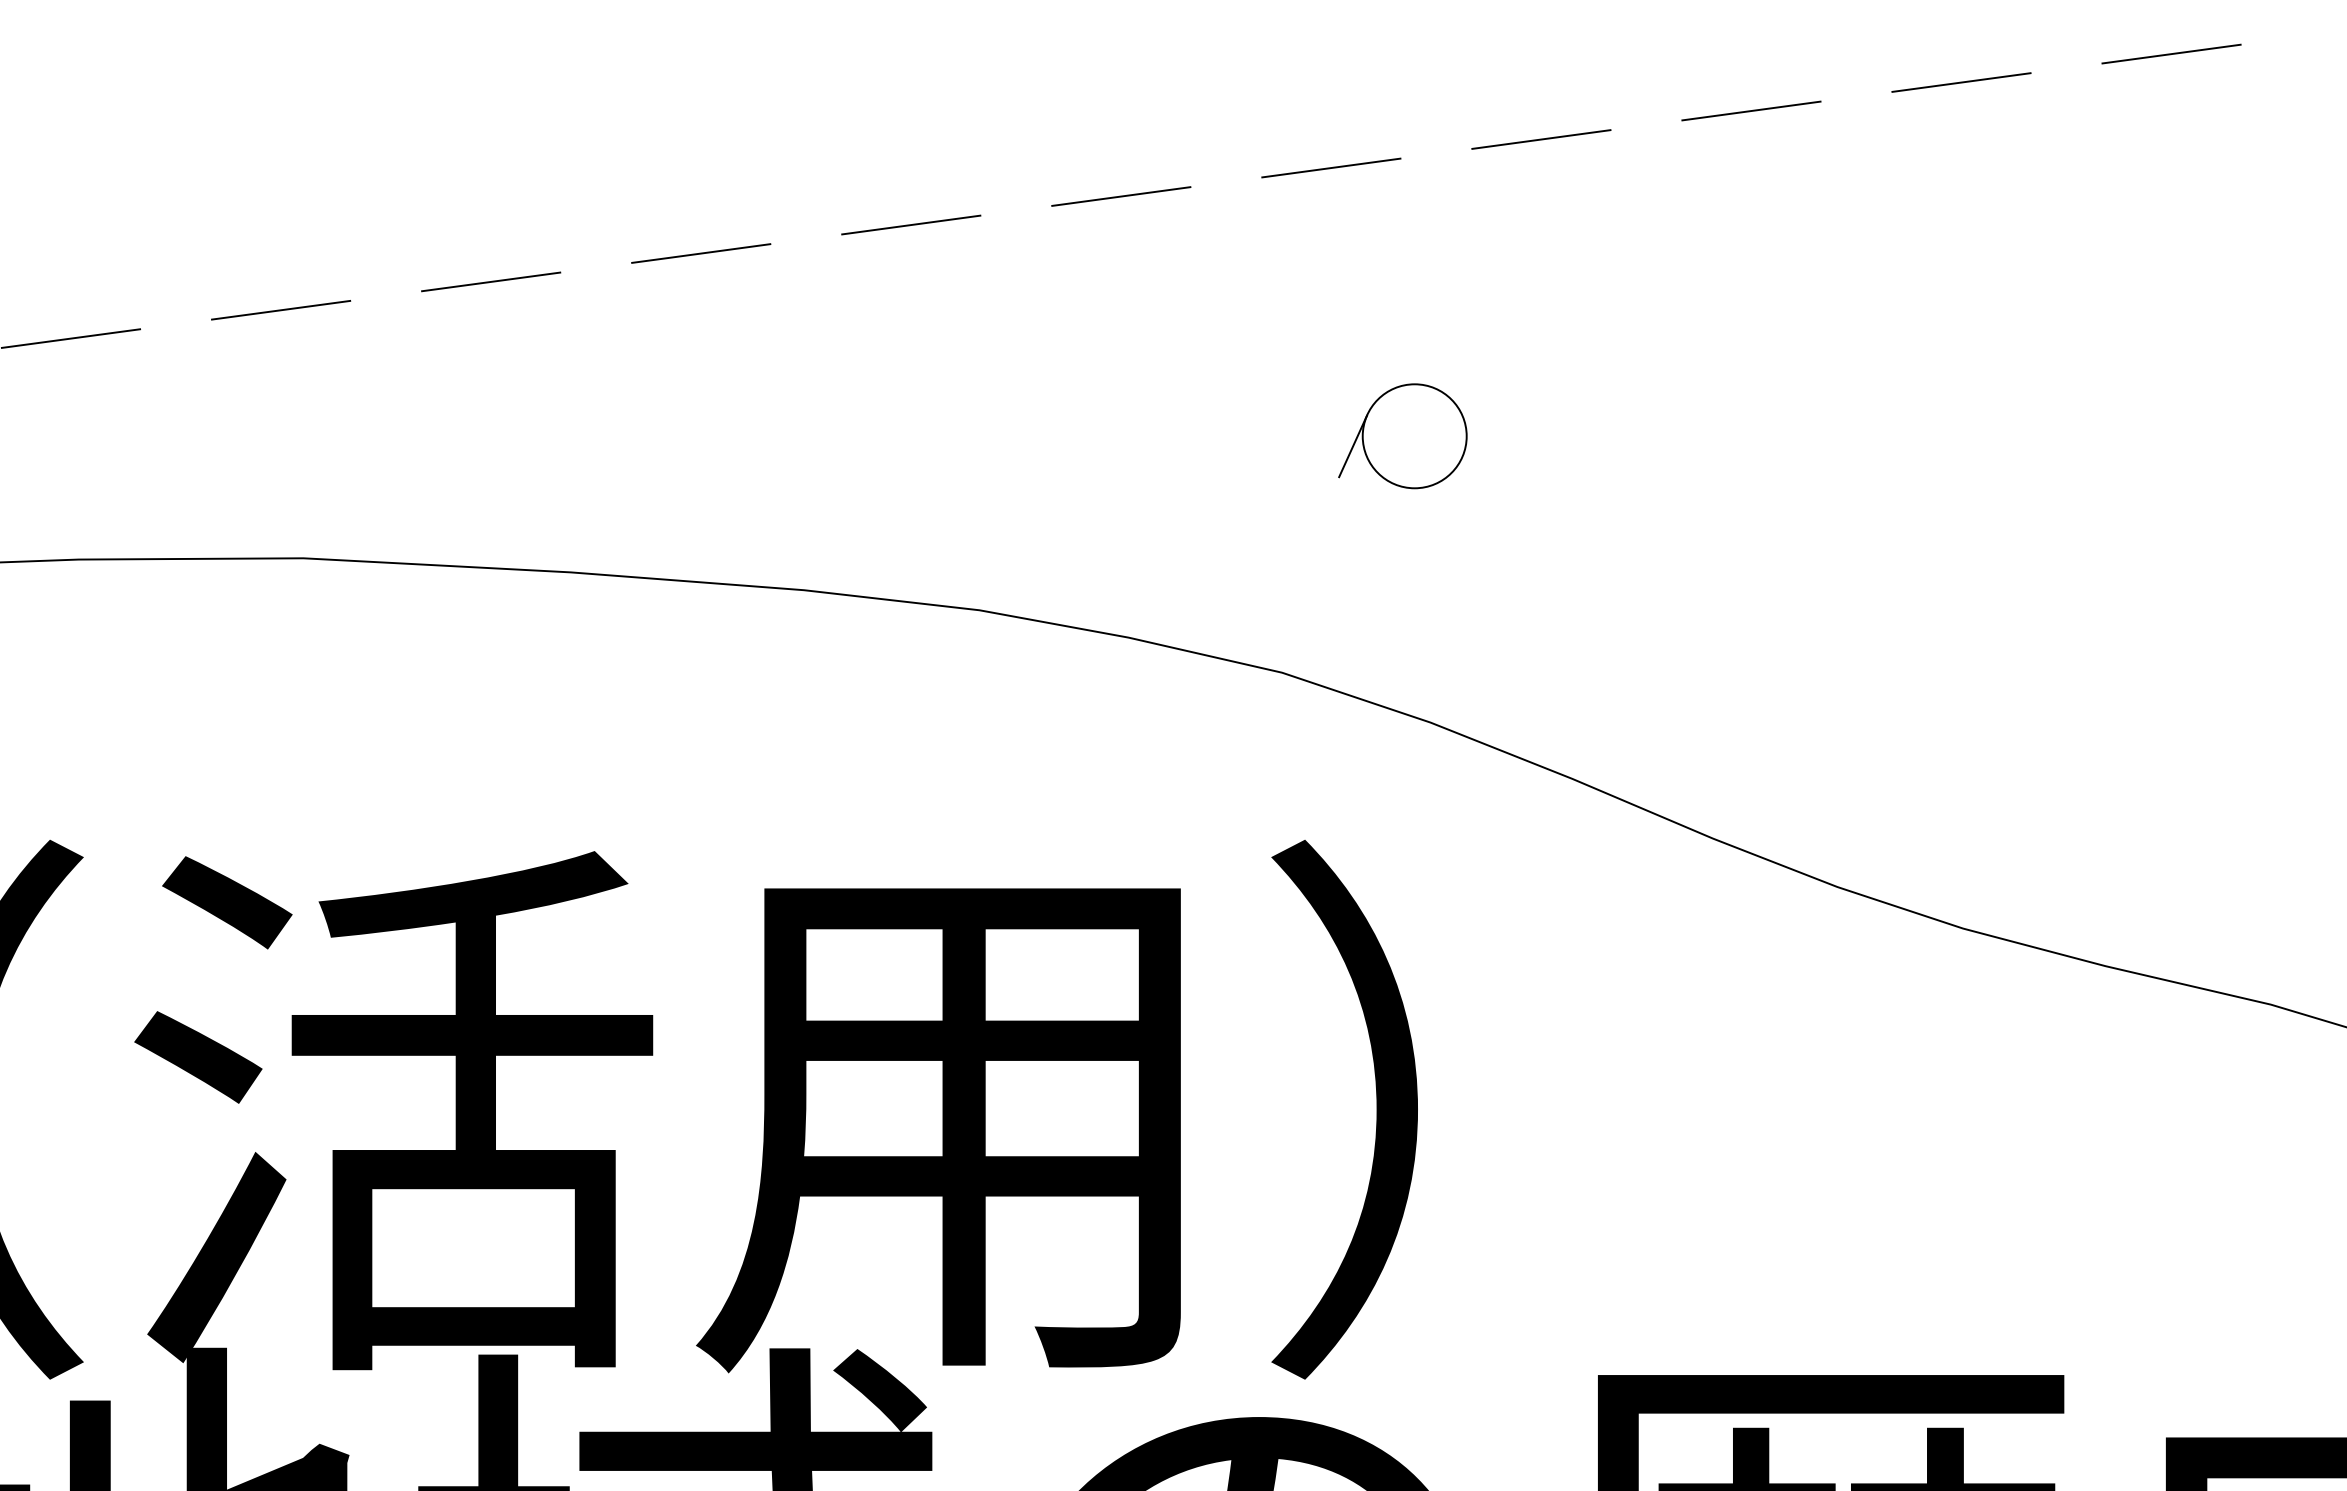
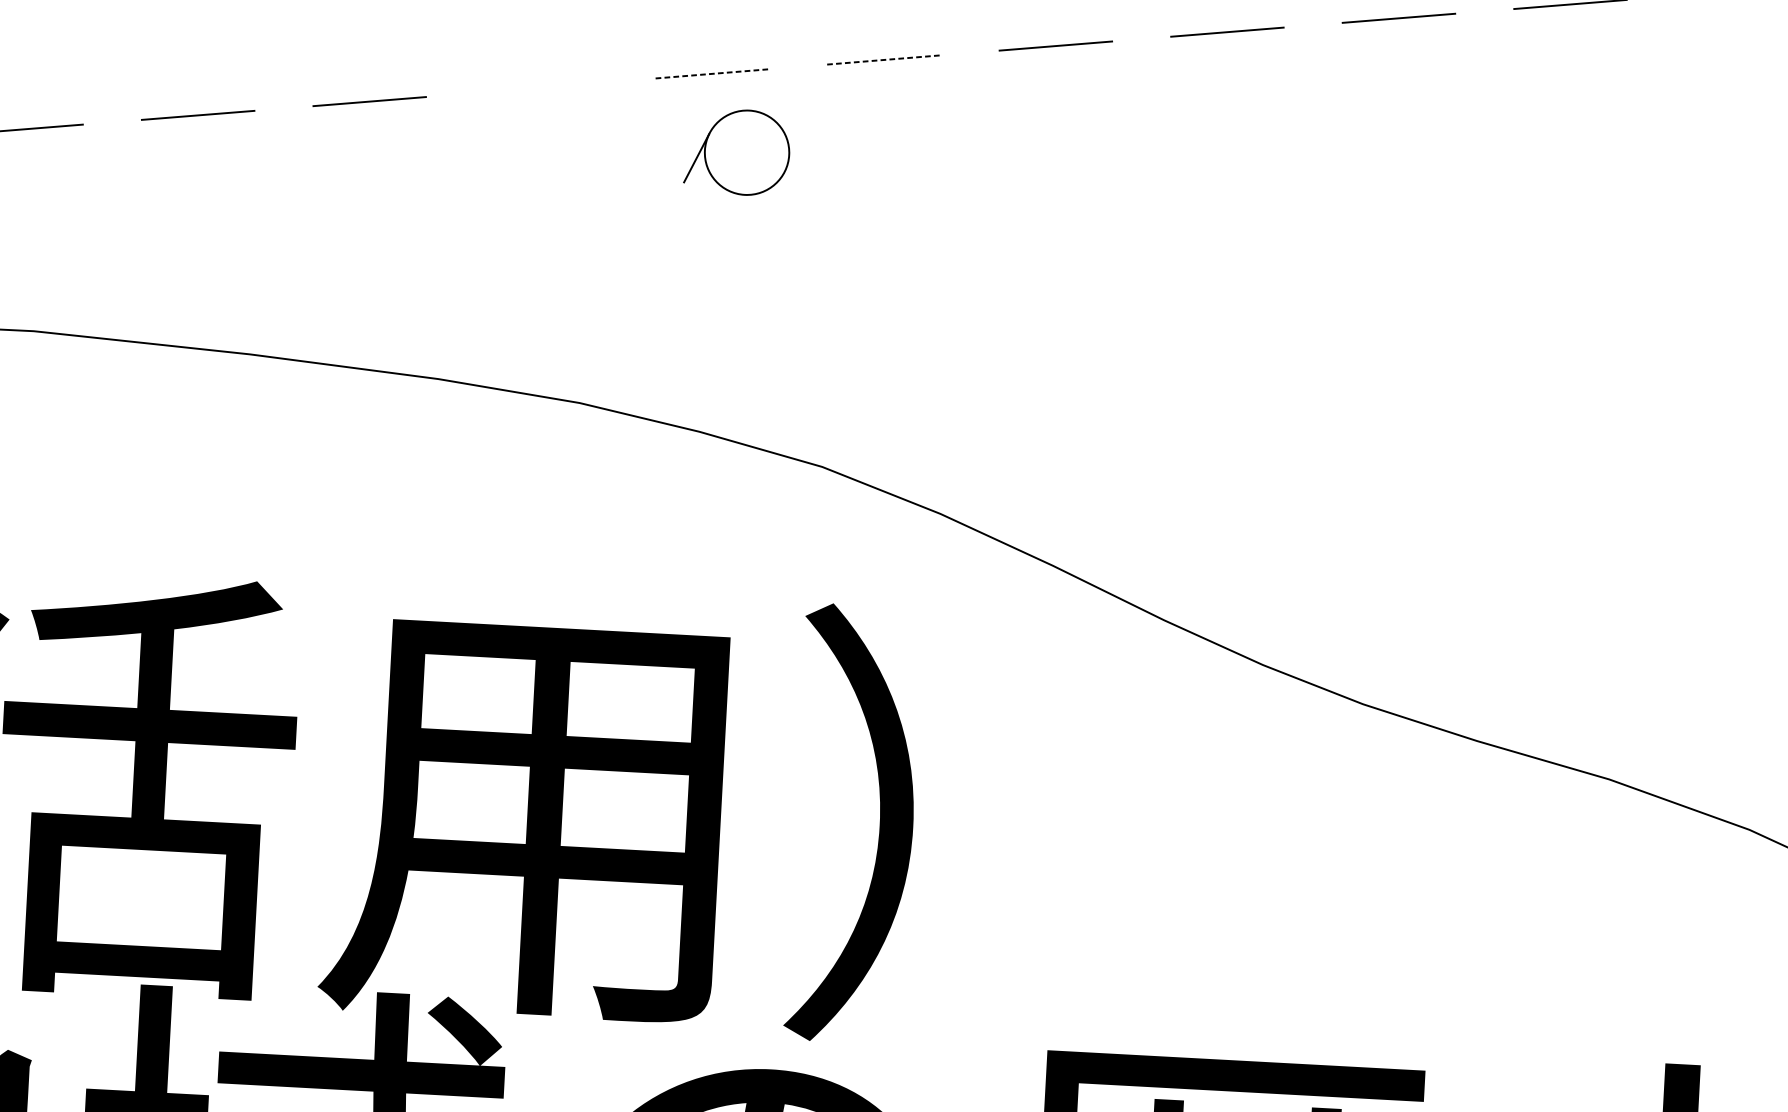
line: (1331, 168) -> (884, 60), solid -> dashed
line: (1121, 196) -> (712, 73), solid -> dashed
line: (911, 224) -> (541, 87), removed
part: (1402, 436) -> (737, 152), moved

